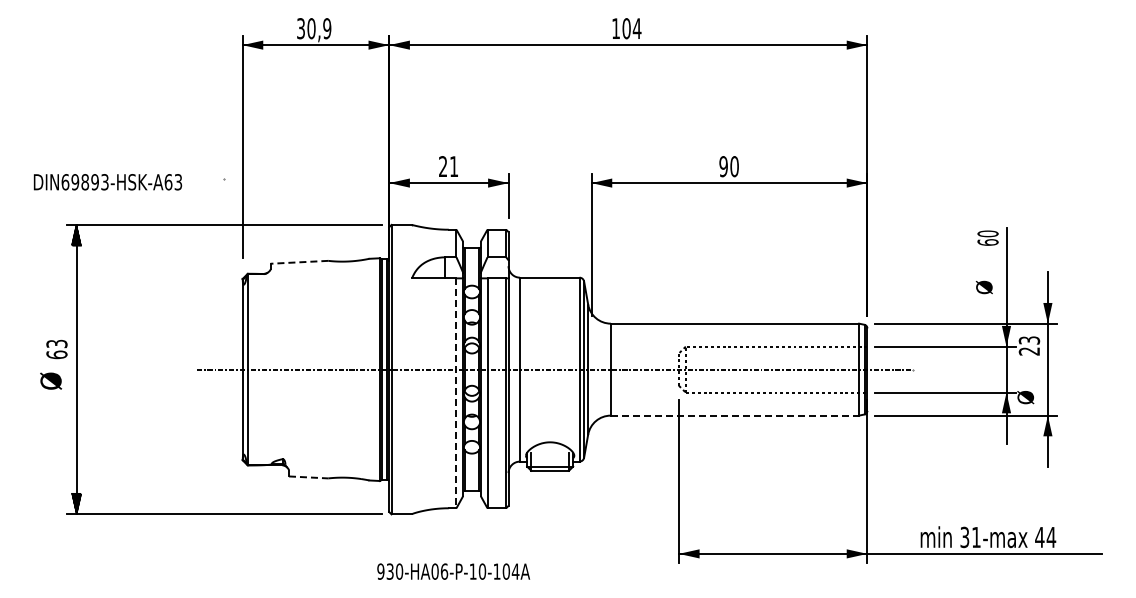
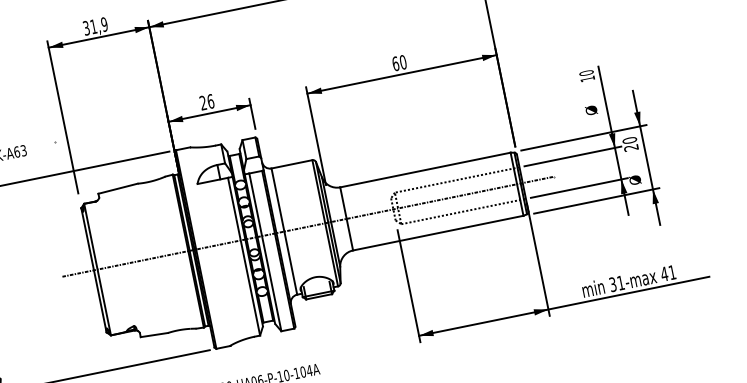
text: (311, 28) -> (93, 26), 30,9 -> 31,9
text: (454, 166) -> (211, 101), 21 -> 26
text: (723, 166) -> (395, 63), 90 -> 60
text: (987, 242) -> (587, 79), 60 -> 10
line: (299, 262) -> (118, 188), dashed -> solid
text: (1029, 340) -> (629, 140), 23 -> 20
line: (456, 393) -> (244, 256), dashed -> solid
line: (735, 415) -> (438, 232), dashed -> solid
line: (308, 477) -> (154, 335), dashed -> solid
text: (1051, 537) -> (672, 272), 44 -> 41

